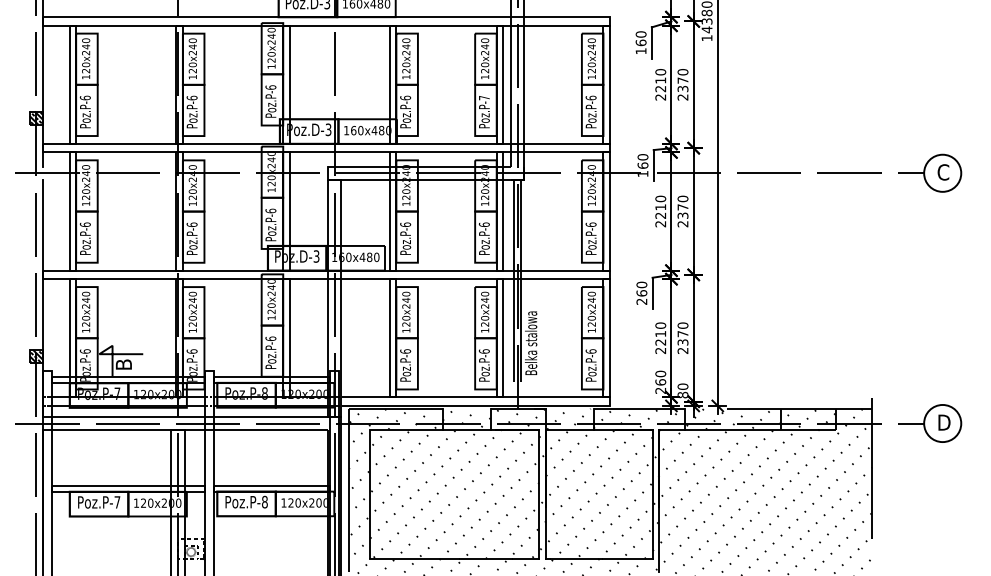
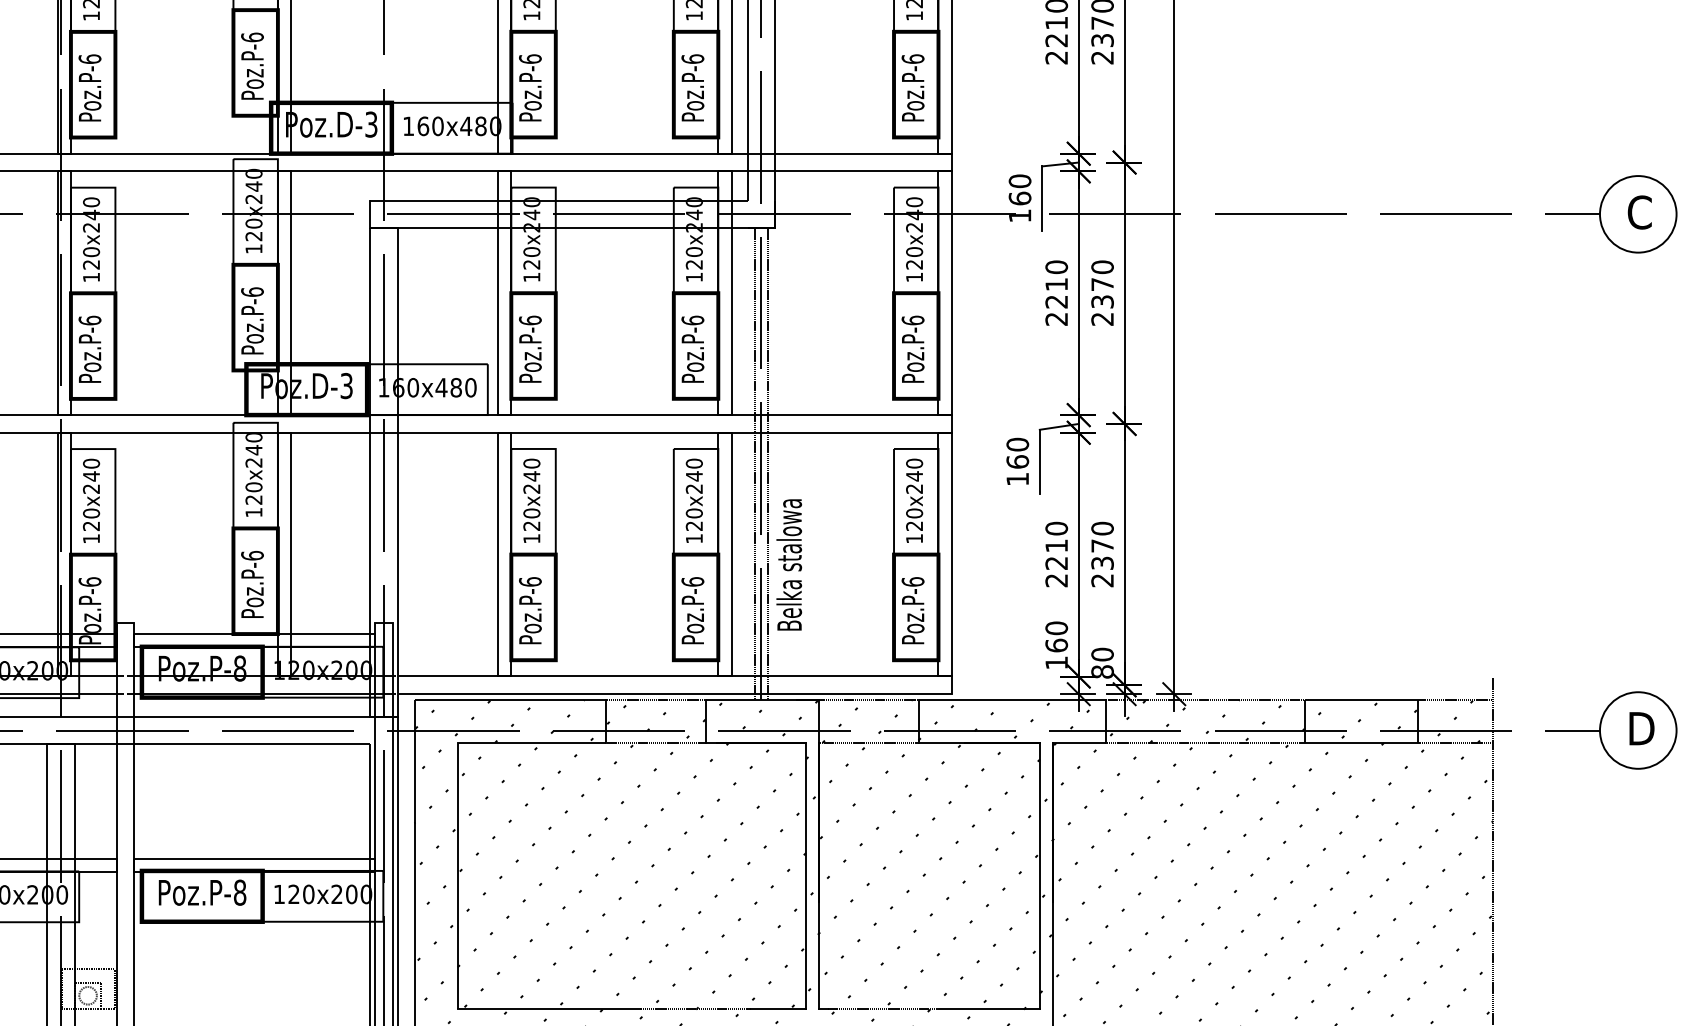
text: (483, 97) -> (691, 57), Poz.P-7 -> Poz.P-6
text: (641, 301) -> (1016, 478), 260 -> 160
text: (660, 390) -> (1056, 662), 260 -> 160

